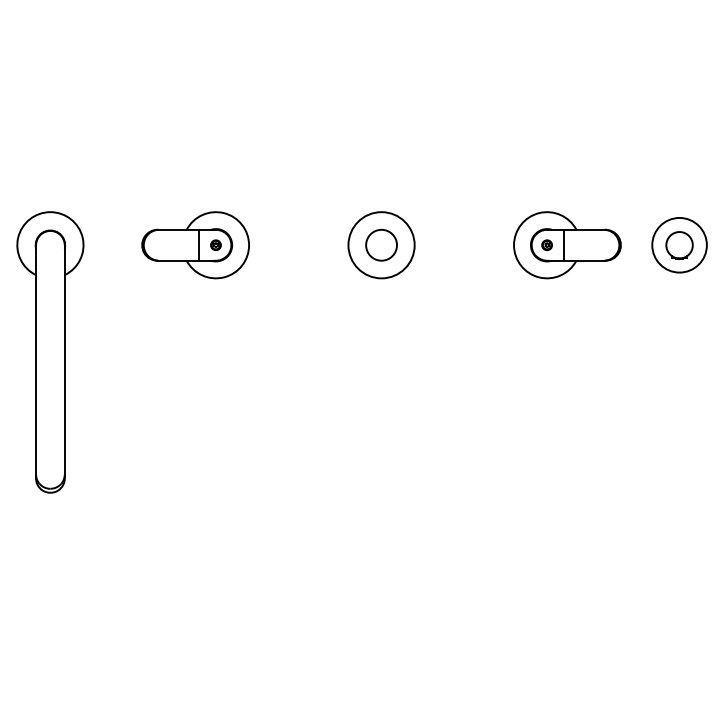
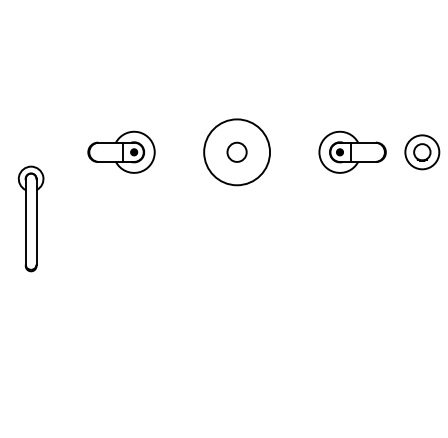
circle: (380, 243) -> (236, 151), size x1.6
part: (49, 351) -> (30, 218), size x0.6

